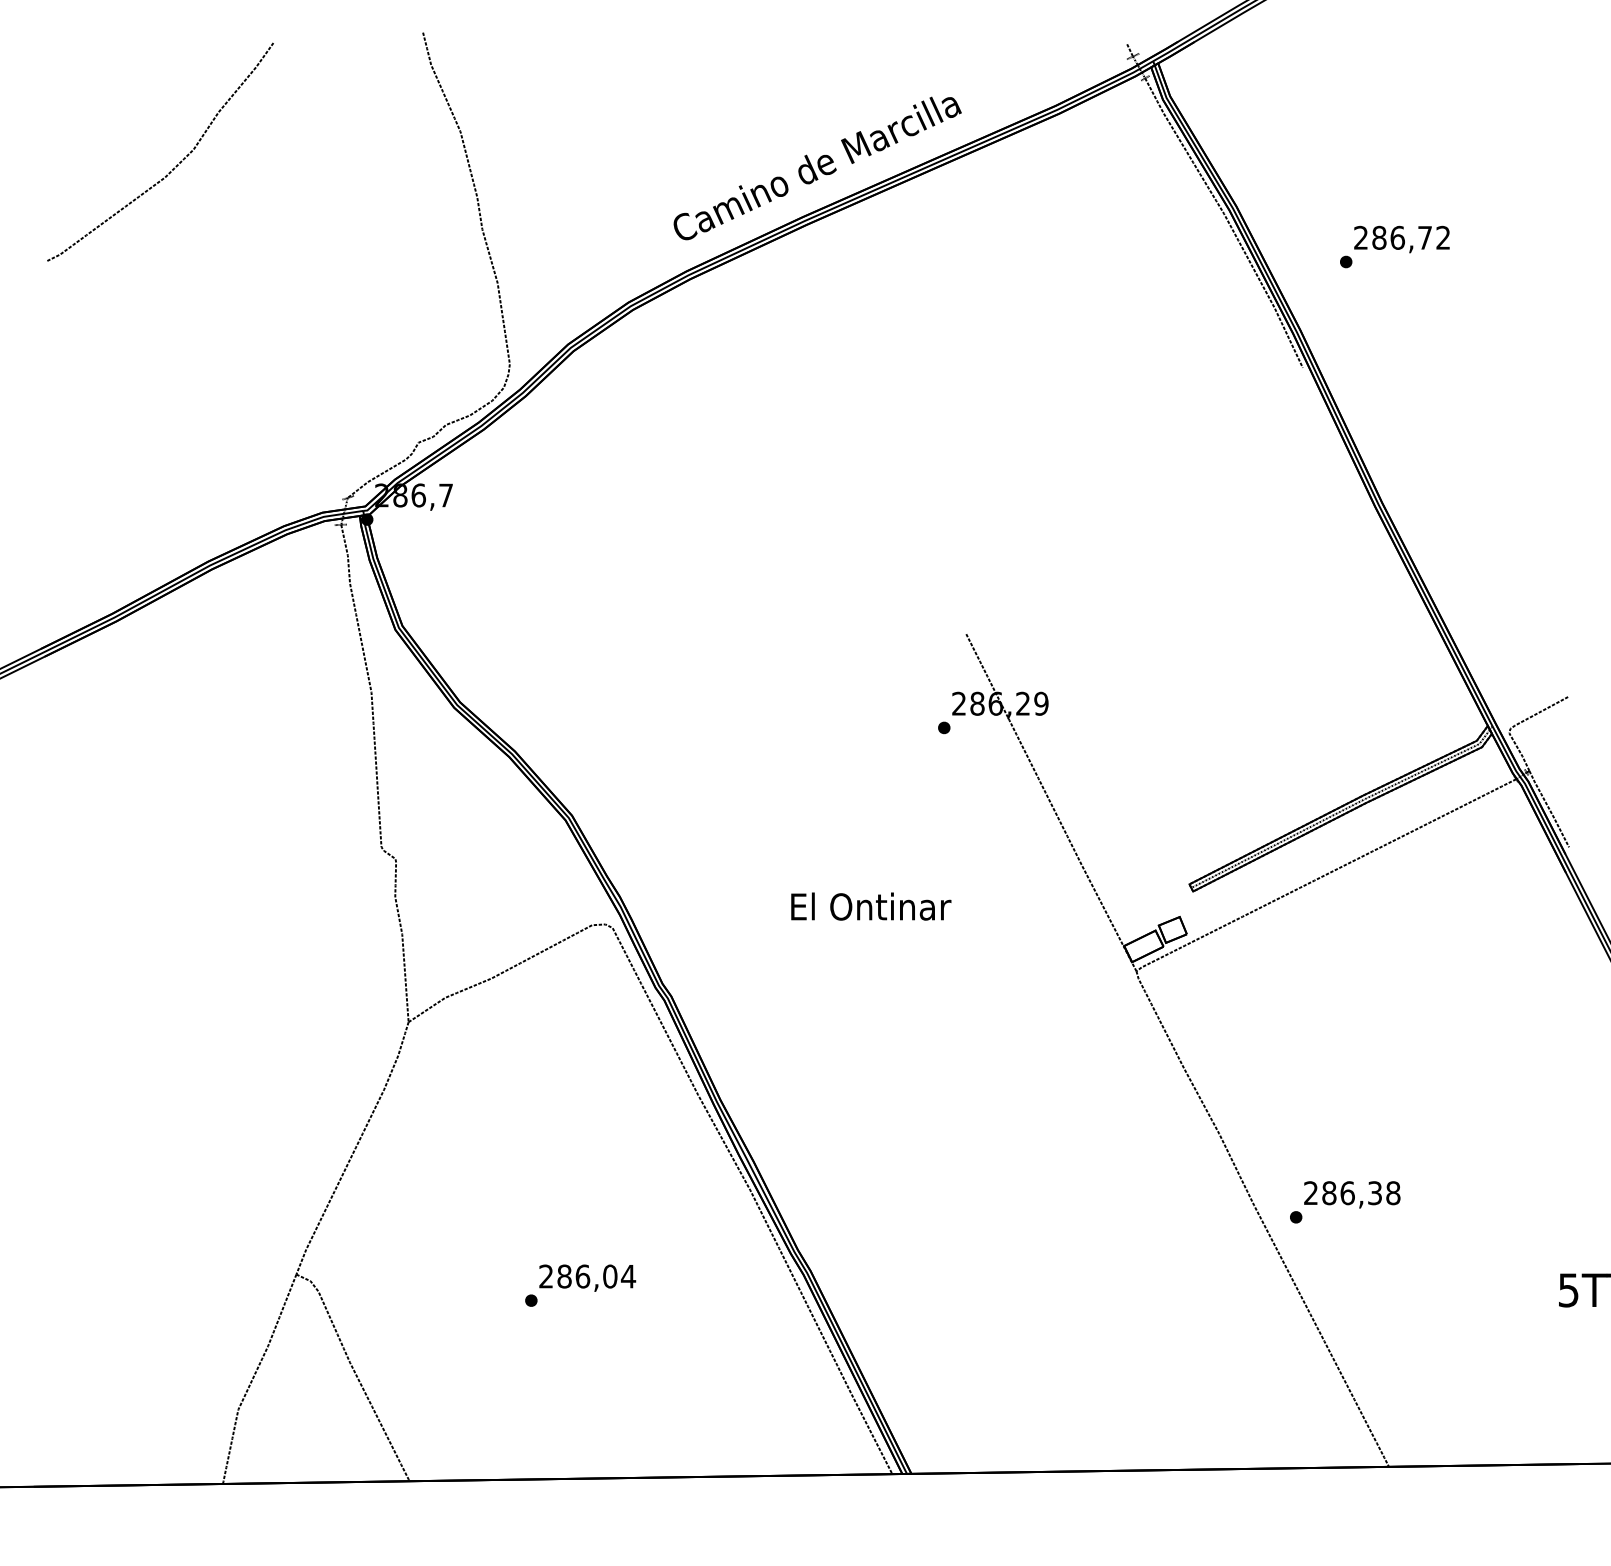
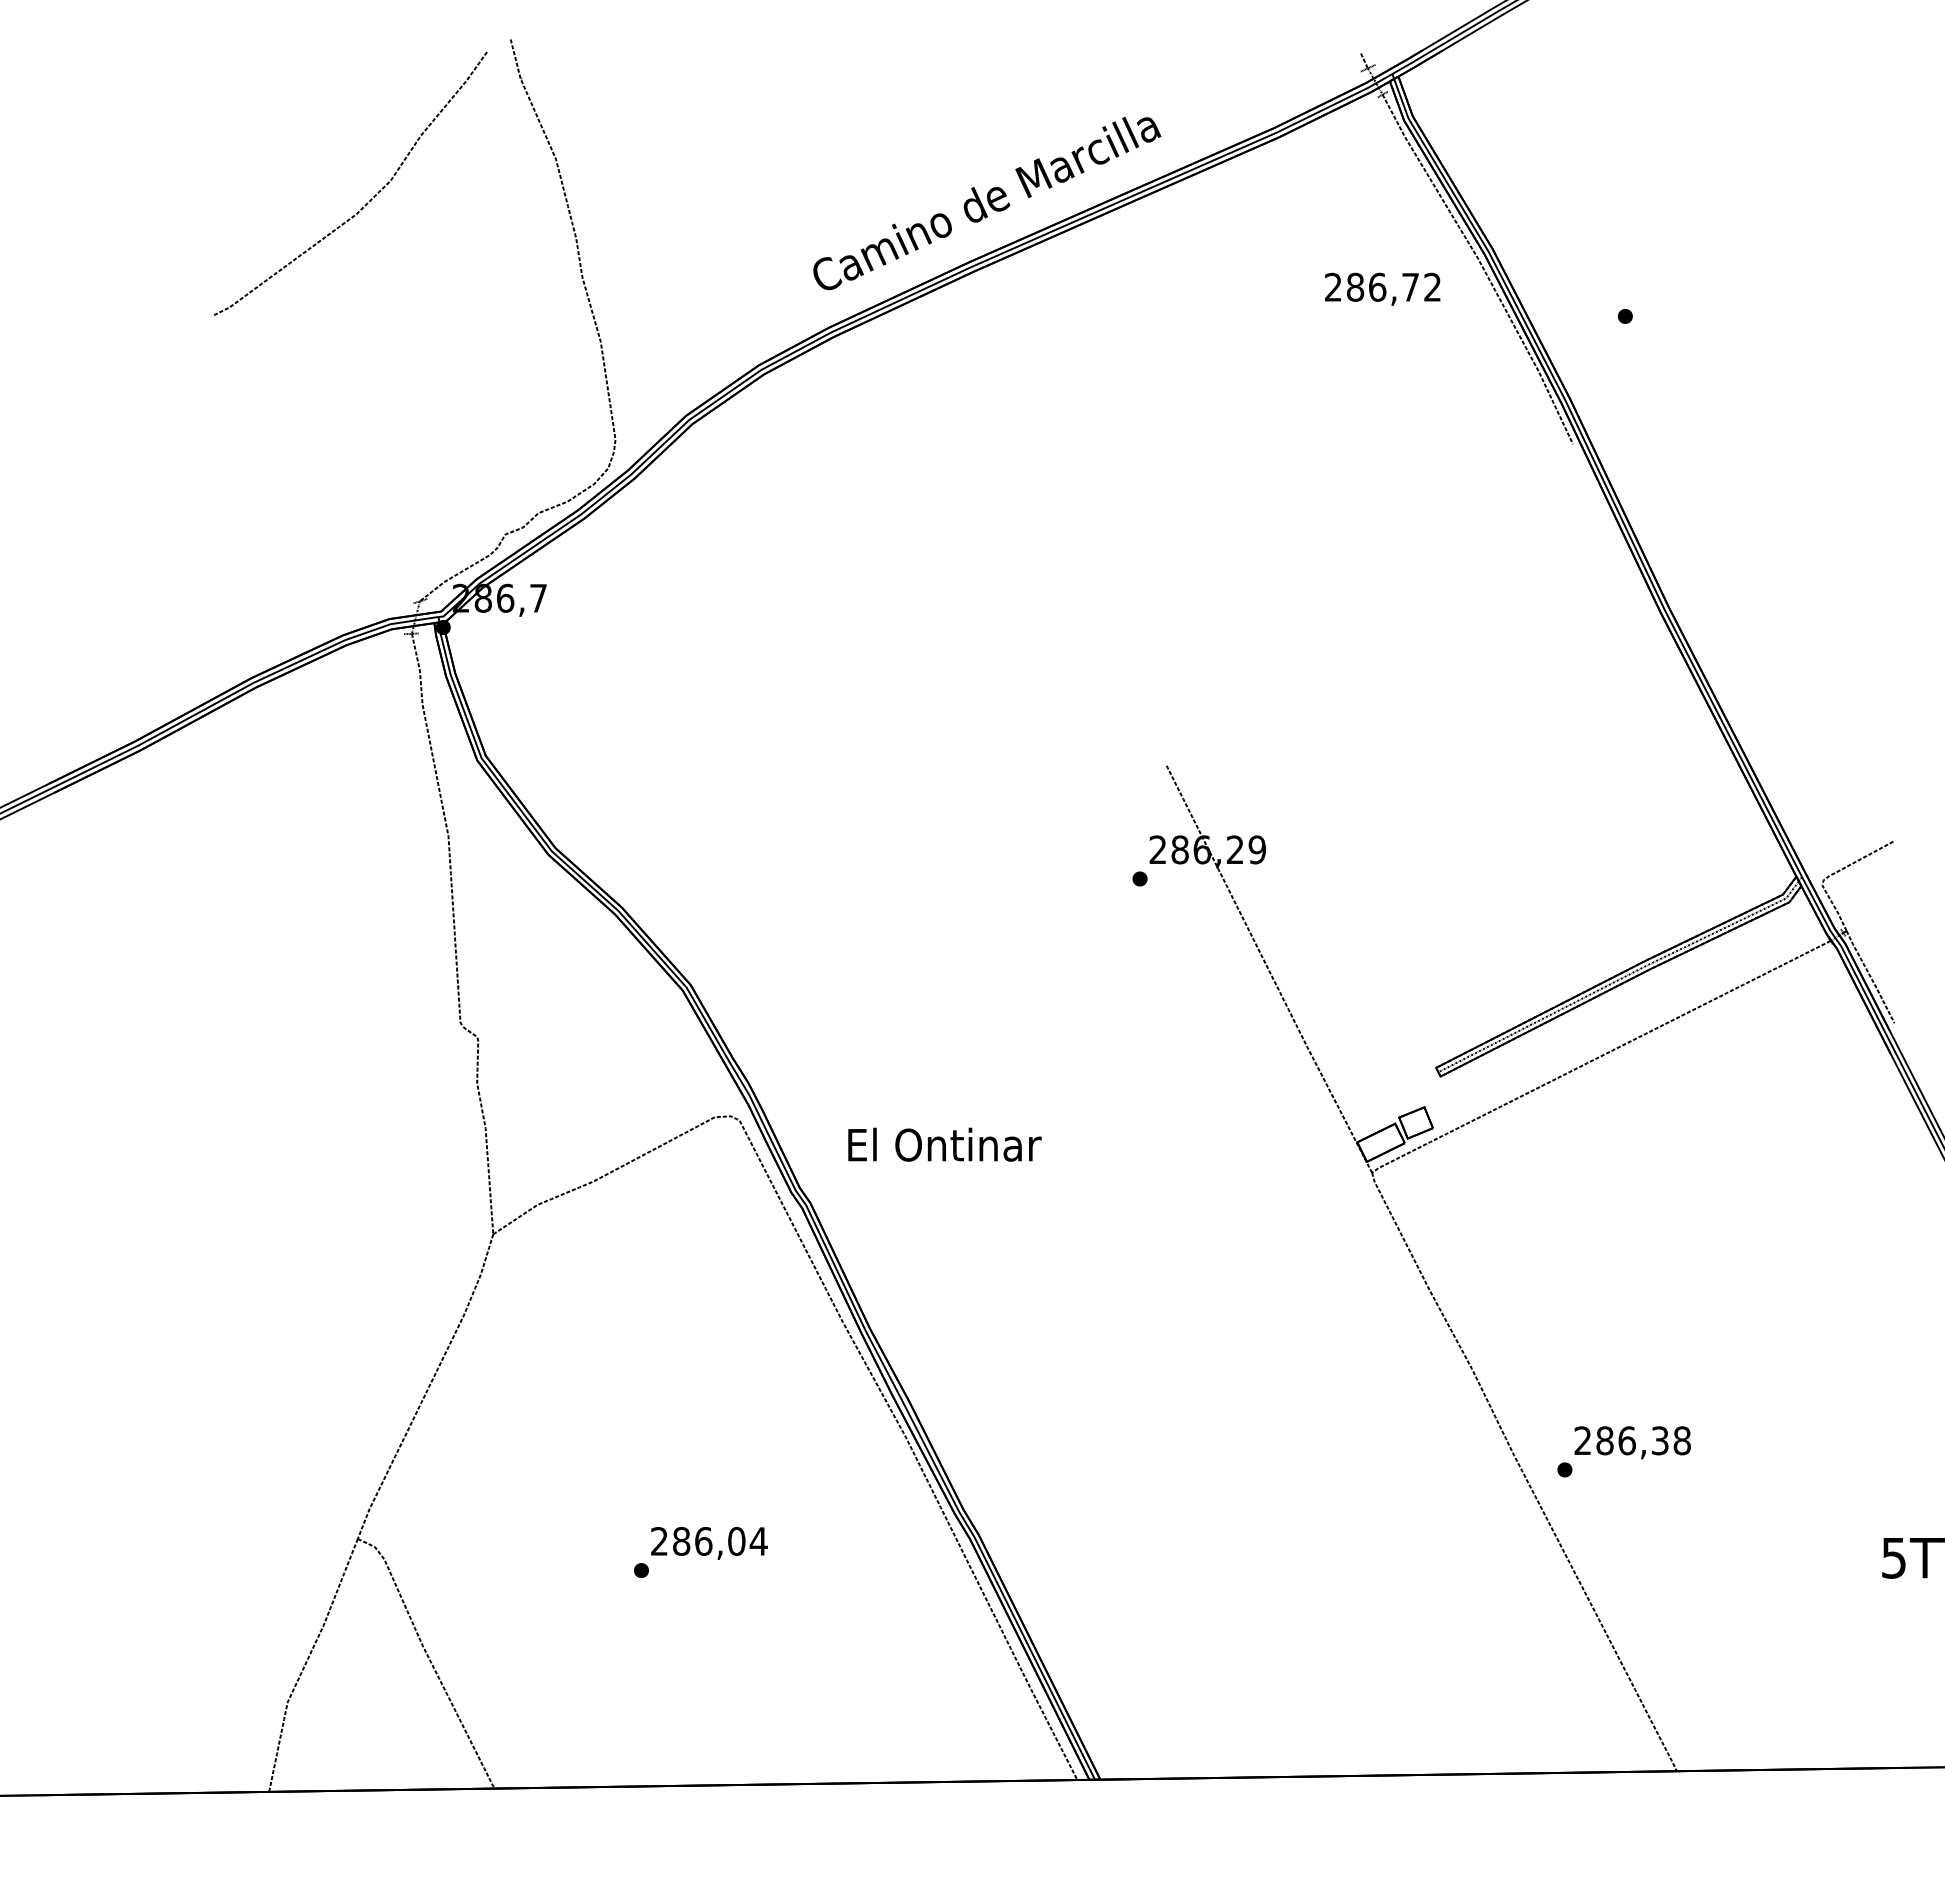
curve: (176, 165) -> (369, 200), moved
text: (1401, 238) -> (1382, 288), moved
text: (870, 906) -> (944, 1144), moved

